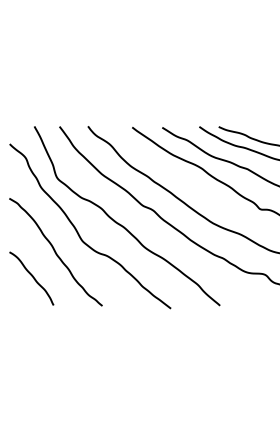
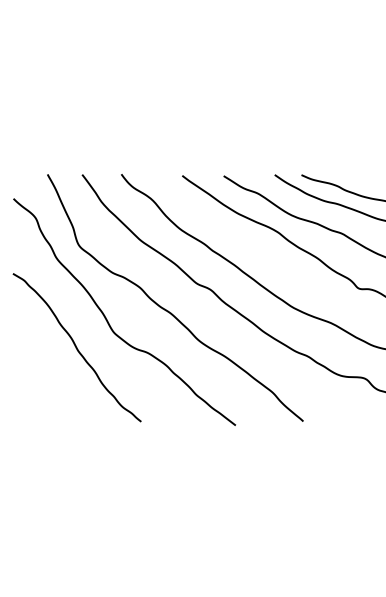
curve: (32, 277) -> (44, 382), removed

